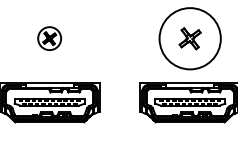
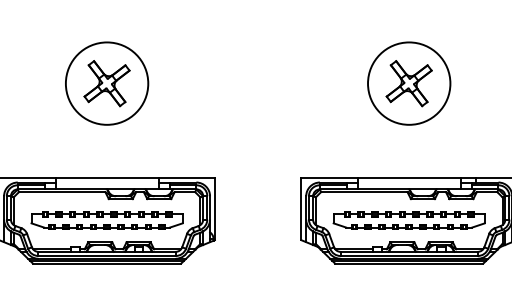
part: (49, 38) -> (106, 83), size x1.67
circle: (190, 38) -> (409, 83), size x0.62

